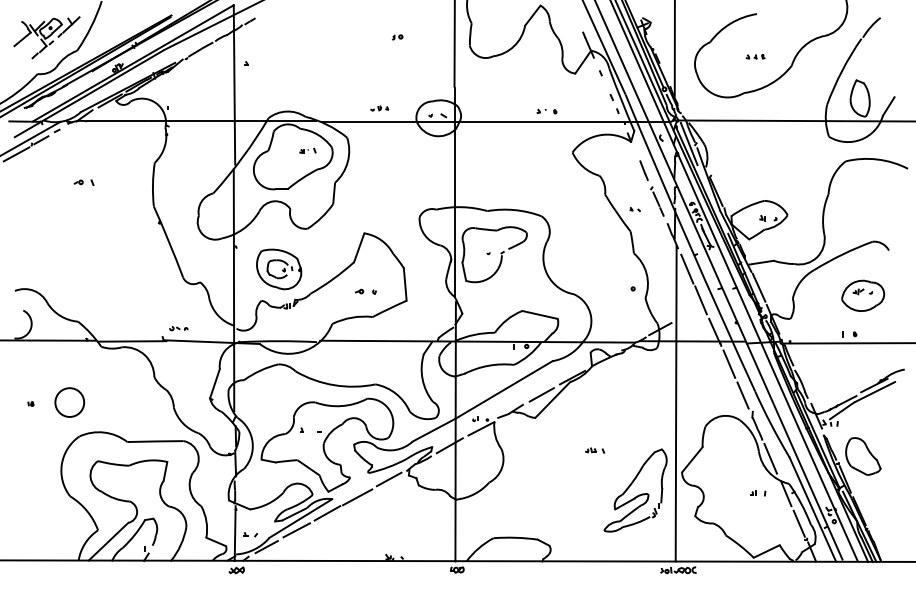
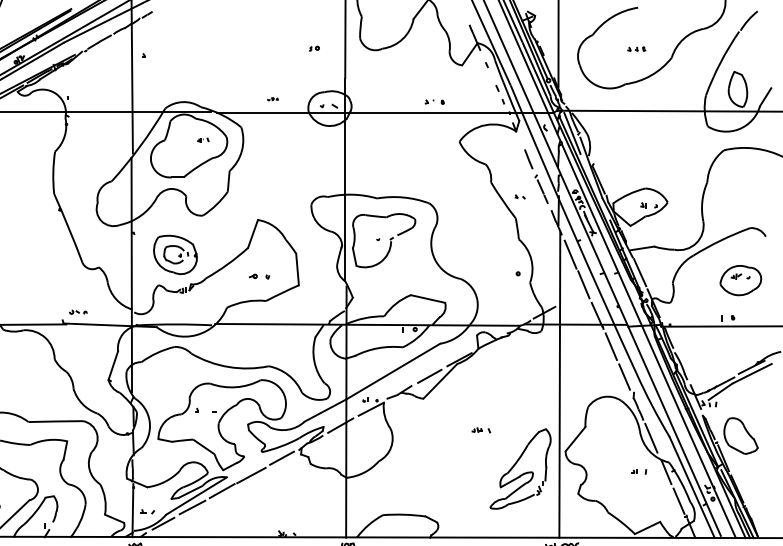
part: (397, 37) -> (314, 48), moved
part: (379, 108) -> (272, 99), size x0.6
part: (307, 150) -> (202, 139), size x0.7

